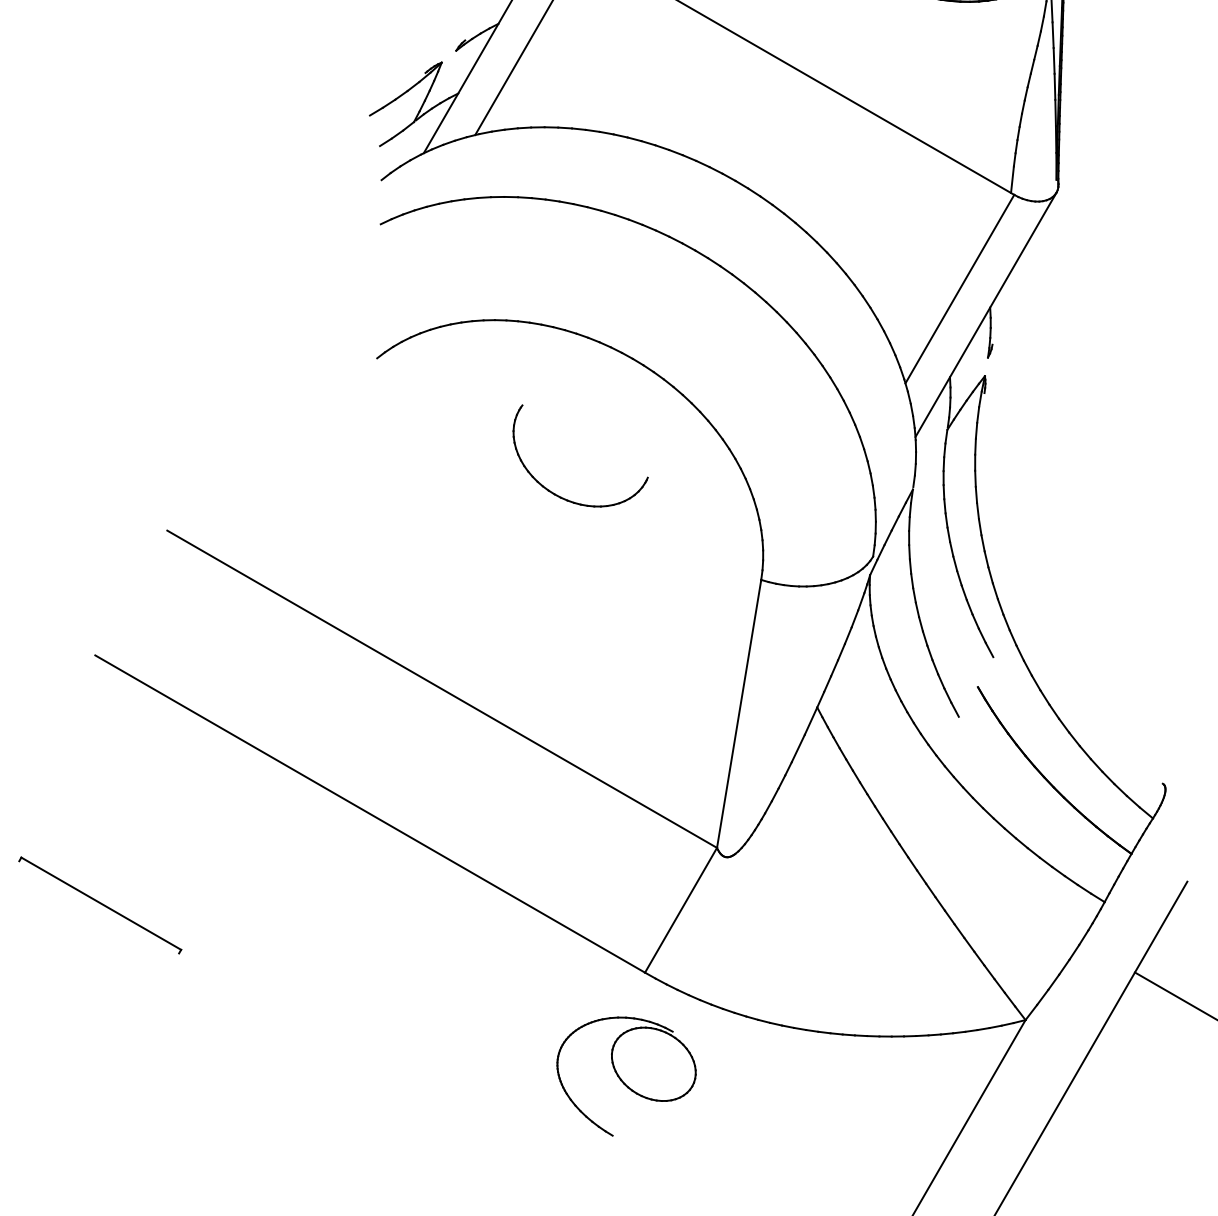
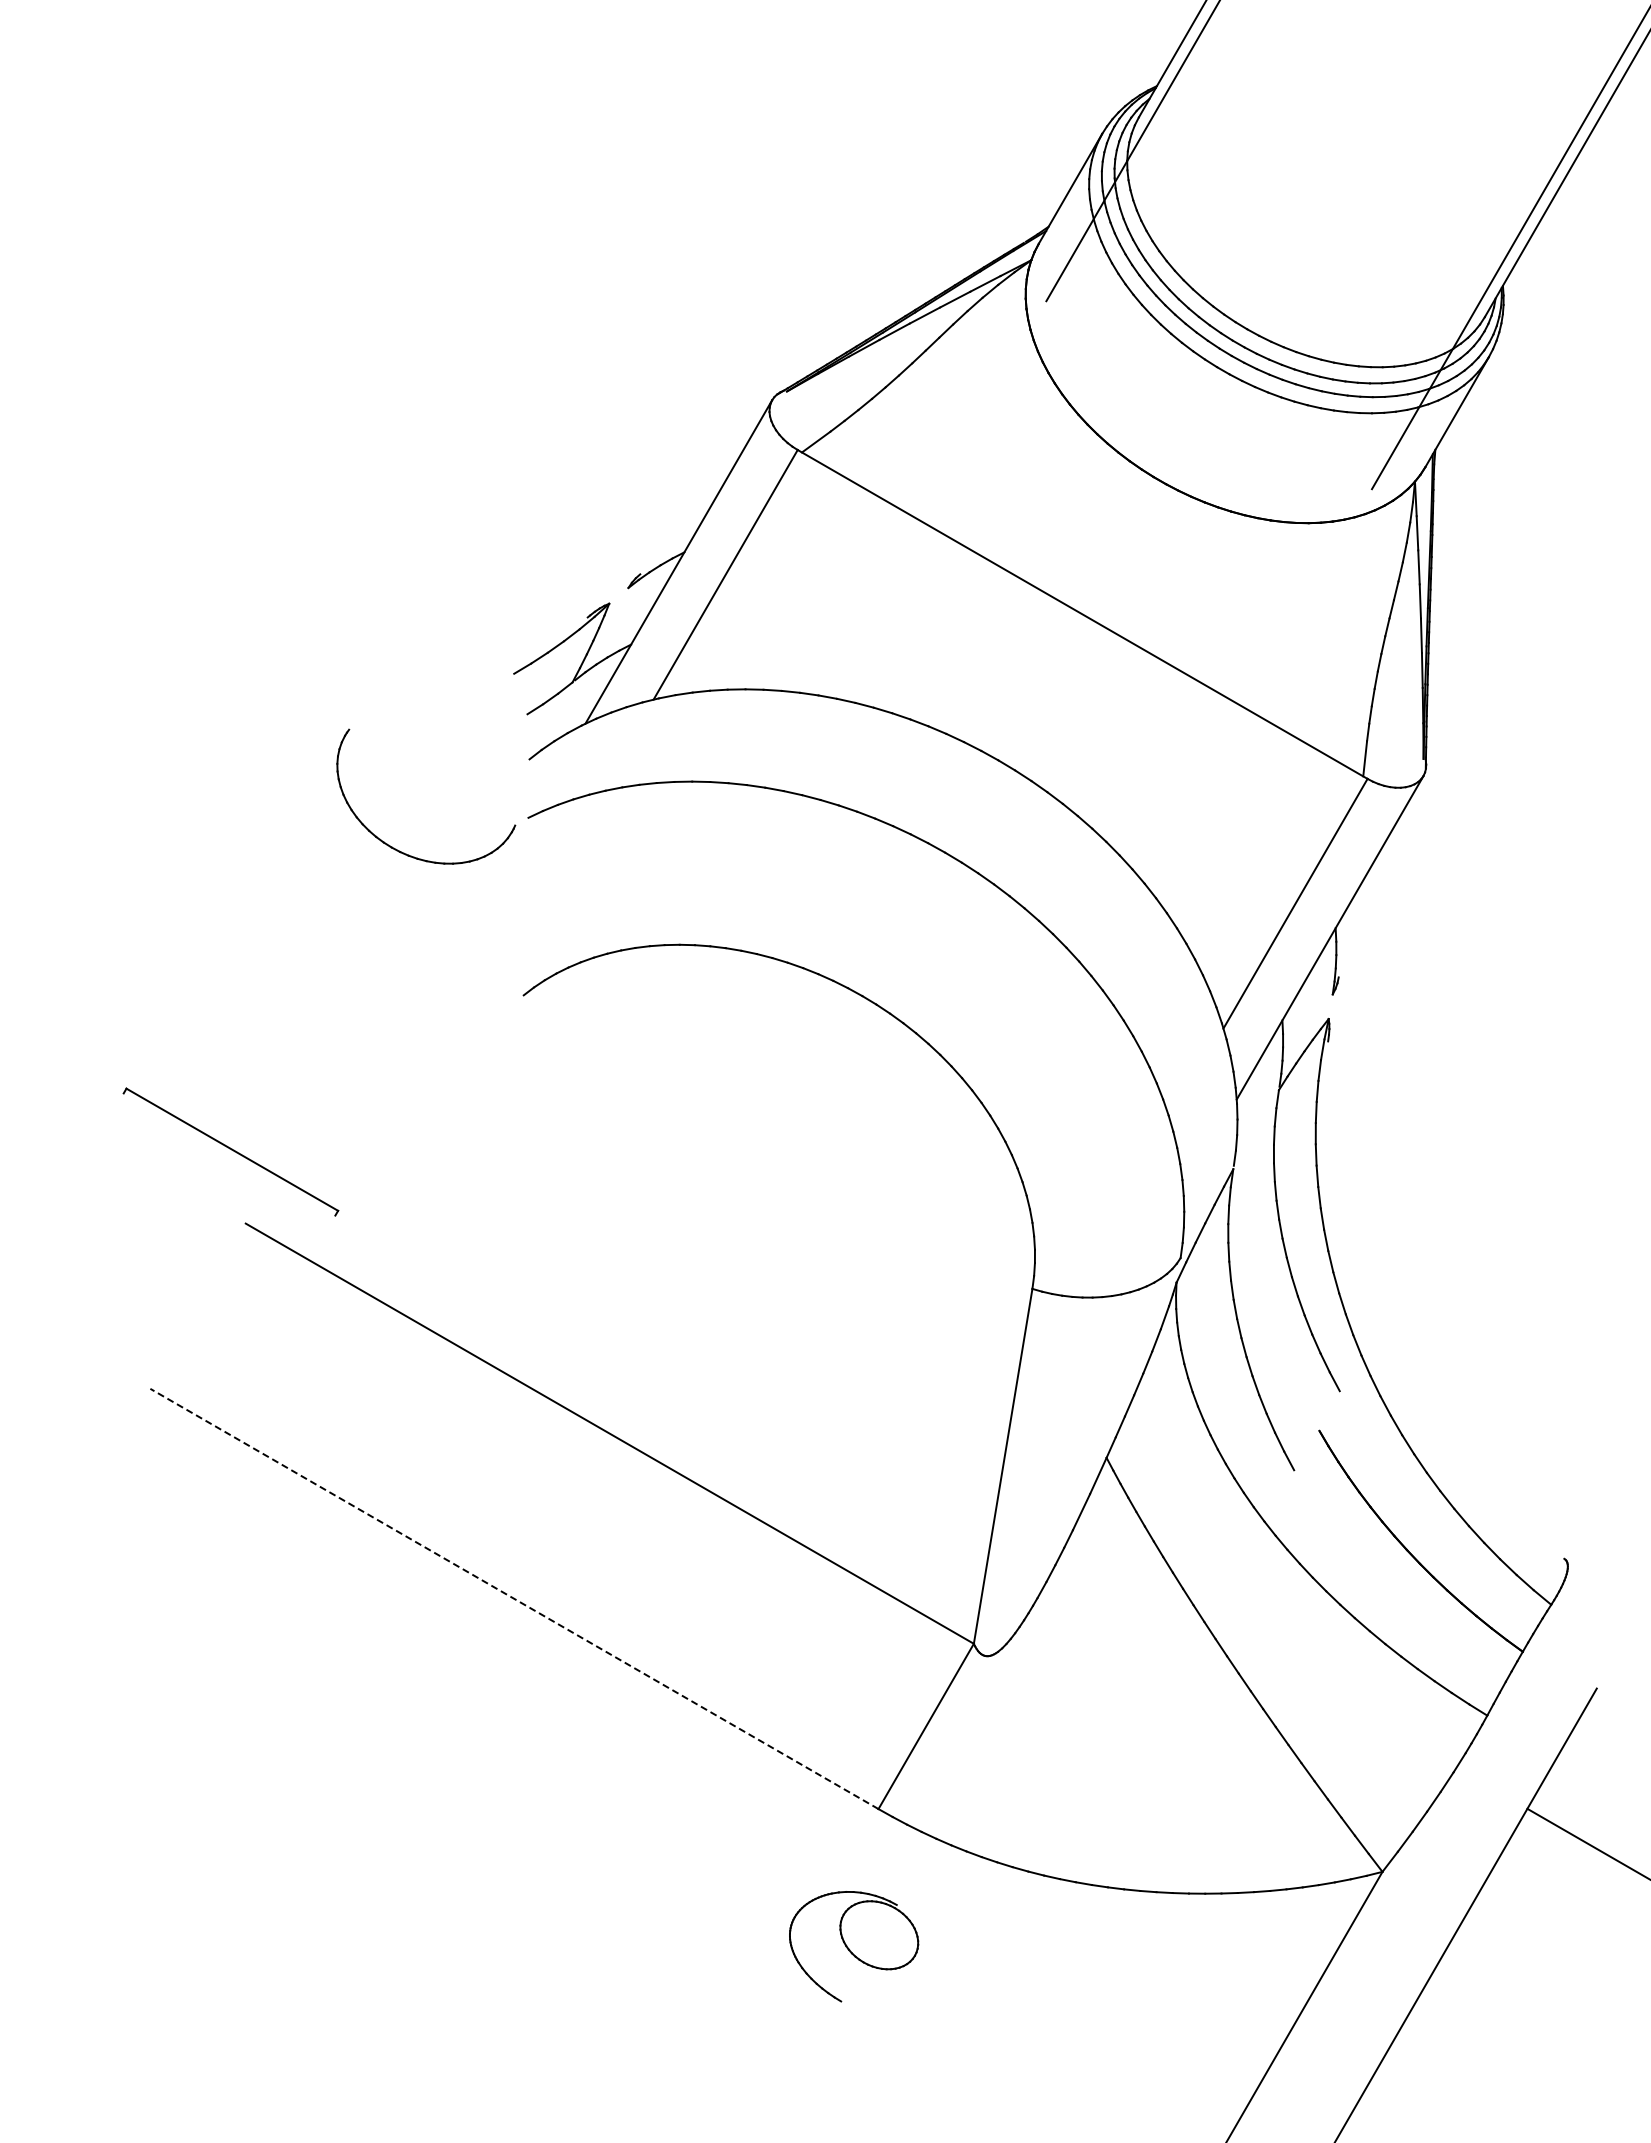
part: (564, 498) -> (404, 852), moved
line: (370, 813) -> (514, 1598), solid -> dashed
part: (99, 905) -> (230, 1151), moved
part: (626, 1076) -> (853, 1946), size x0.7

